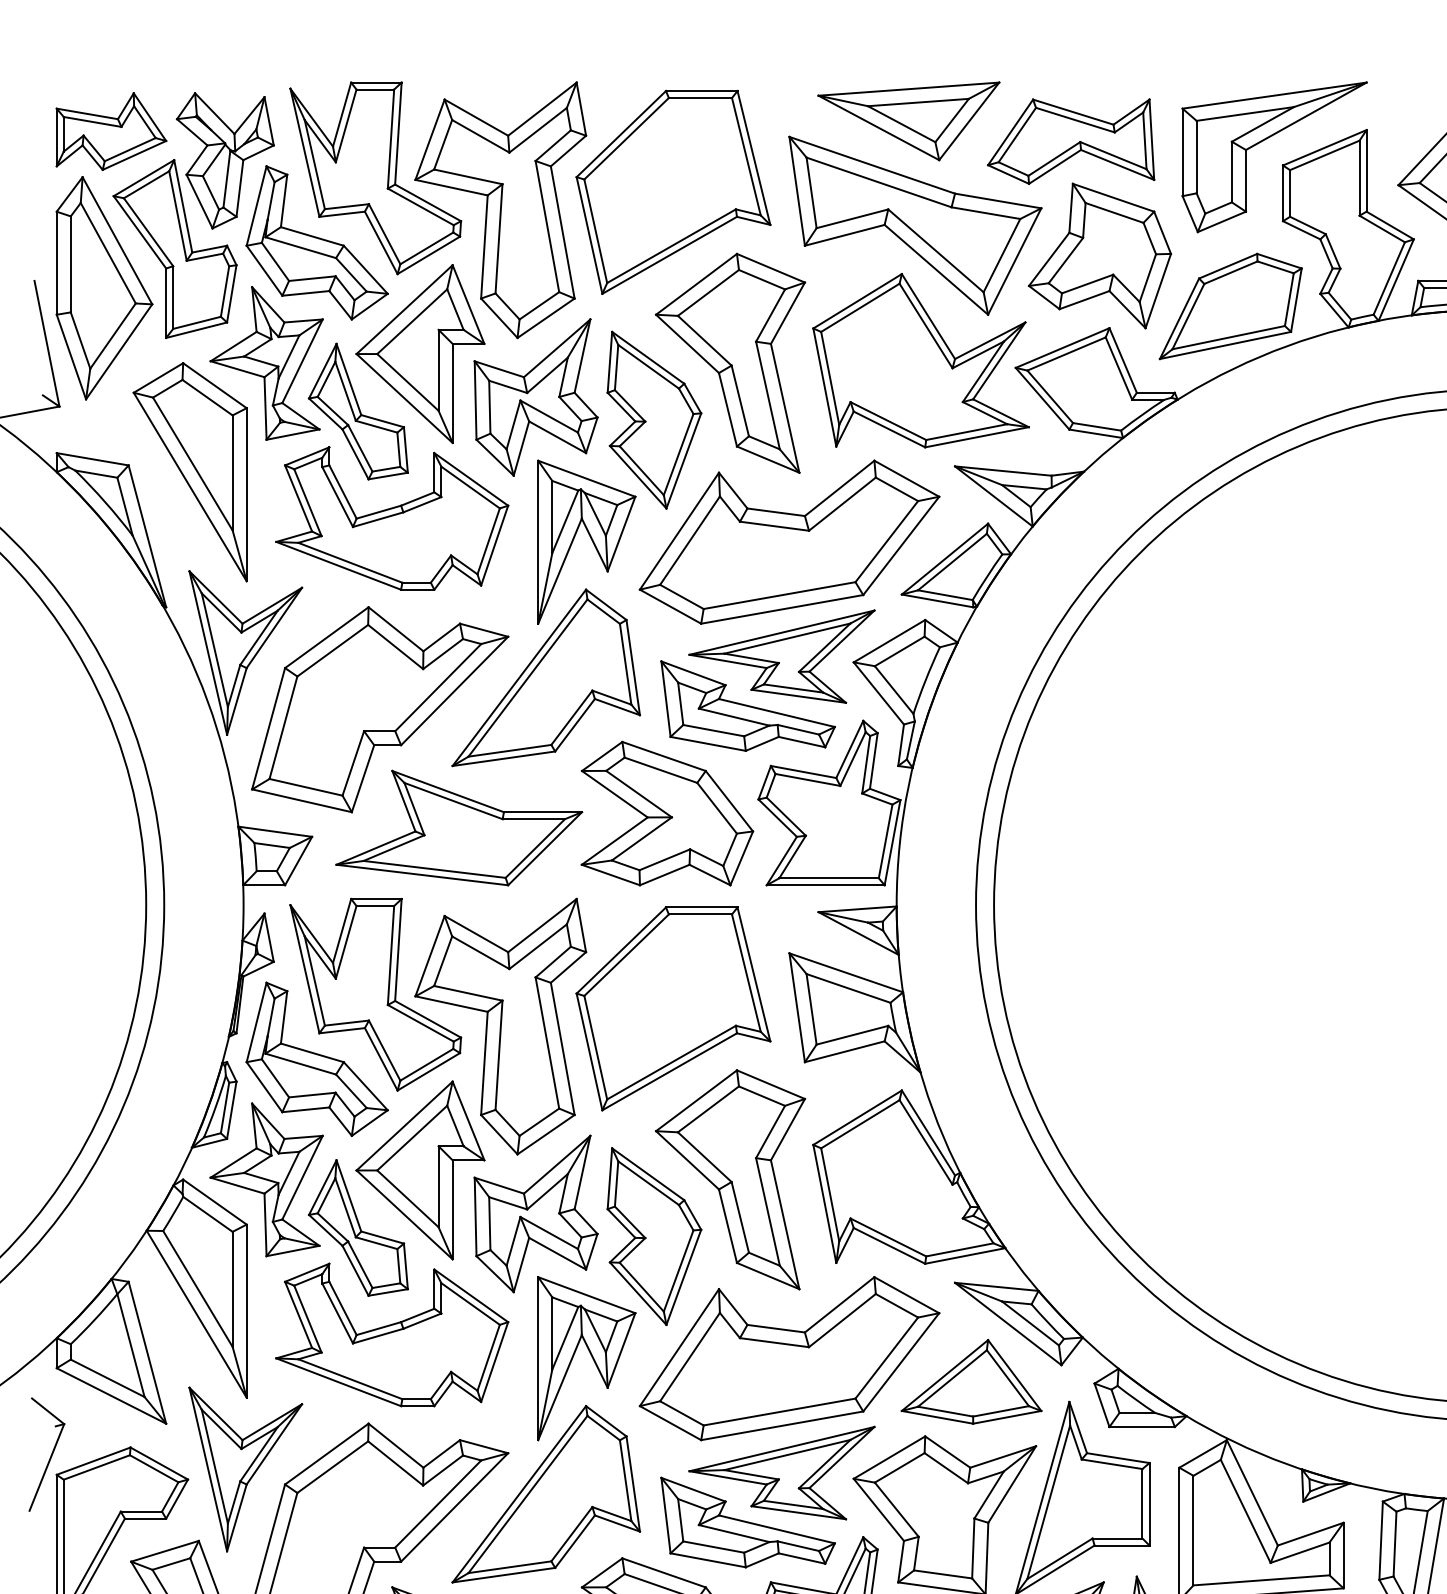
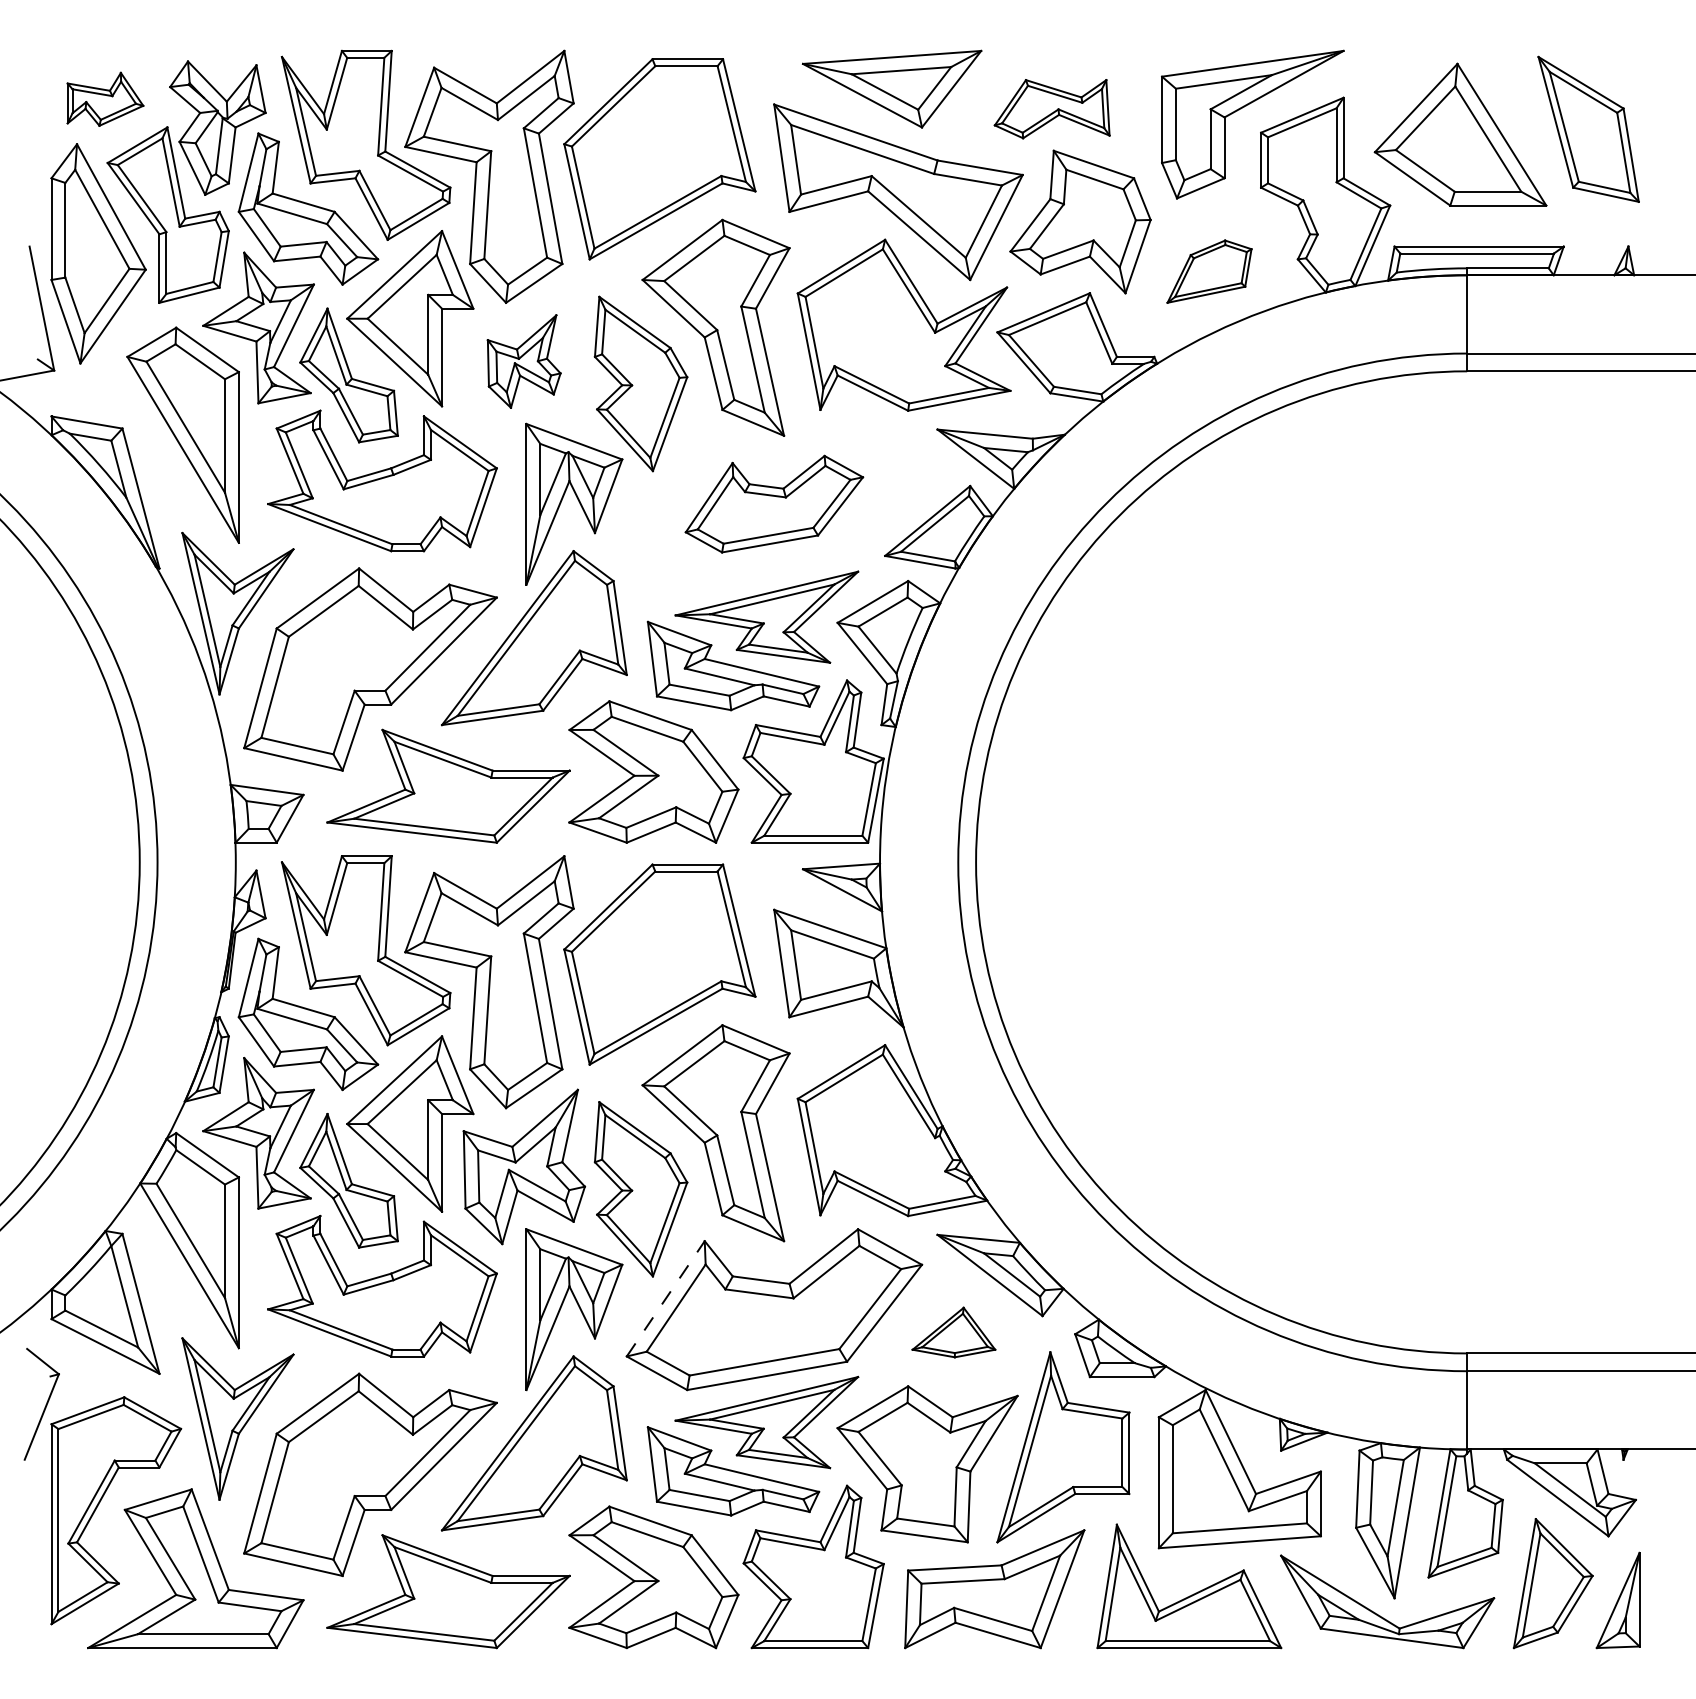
part: (111, 131) -> (105, 99), size x0.7
part: (1071, 140) -> (1052, 108), size x0.7
part: (1230, 306) -> (1209, 271), size x0.6
part: (535, 397) -> (523, 361), size x0.6
part: (789, 541) -> (774, 503), size x0.6
line: (679, 1347) -> (665, 1298), solid -> dashed
part: (971, 1381) -> (953, 1332), size x0.6

